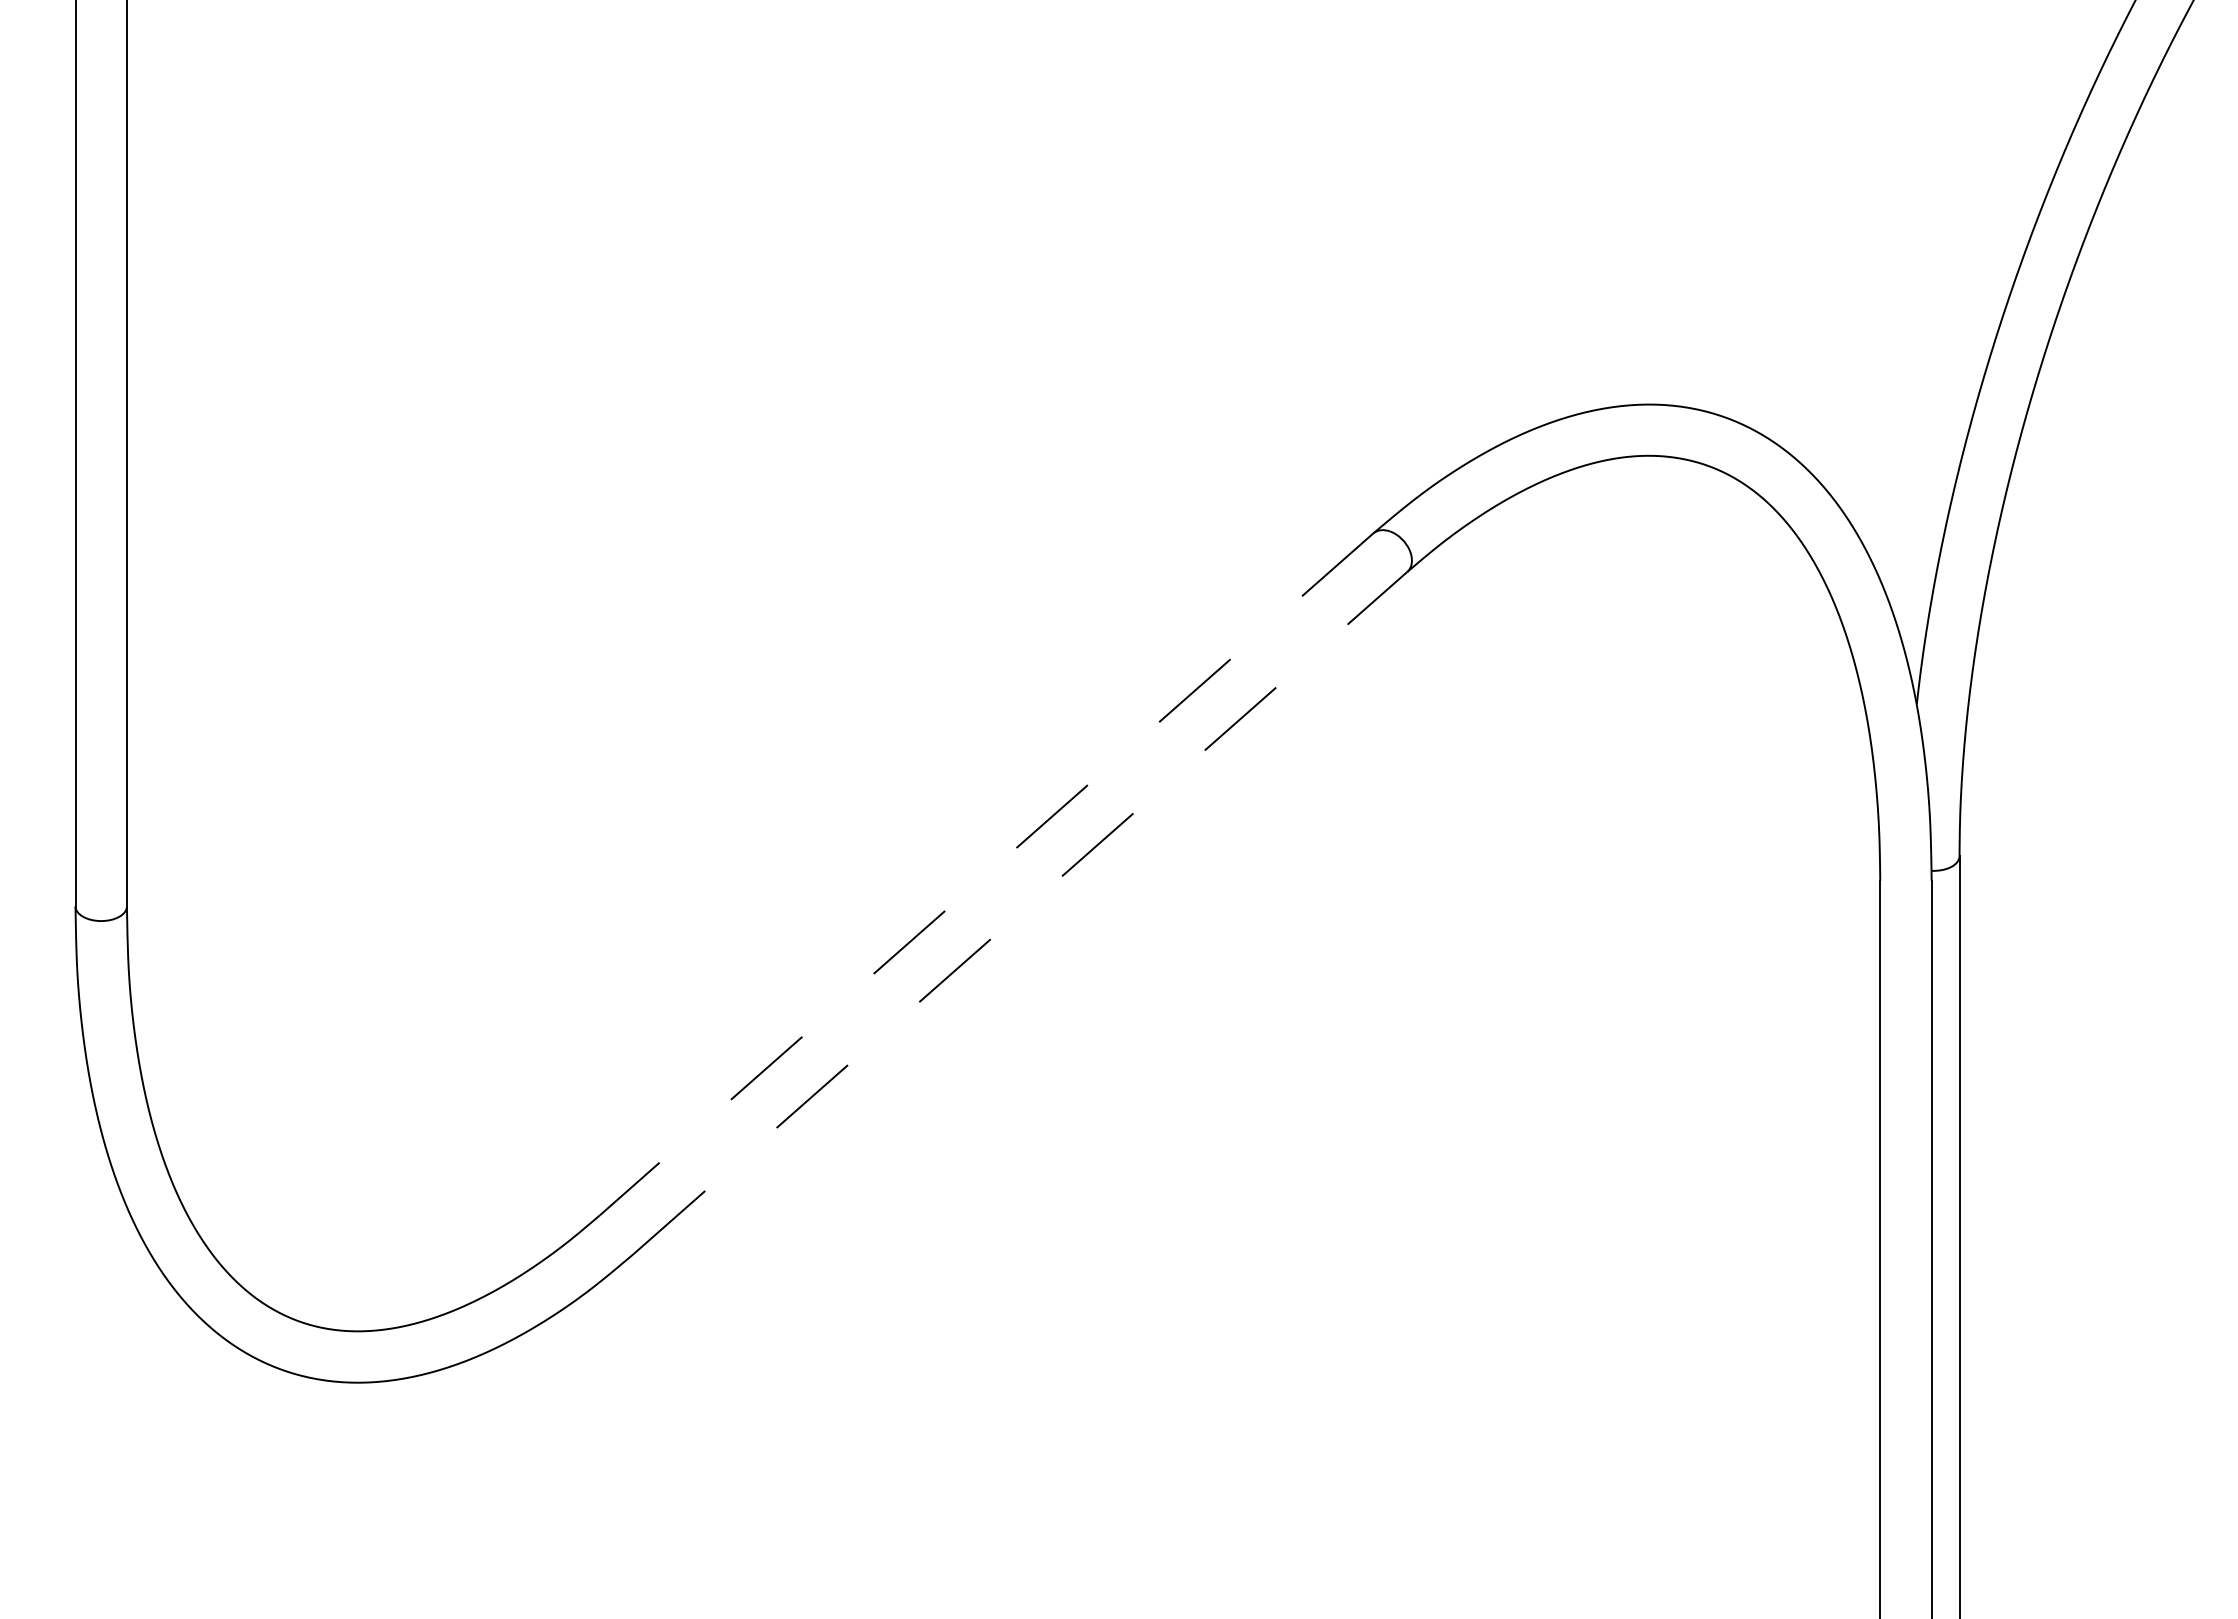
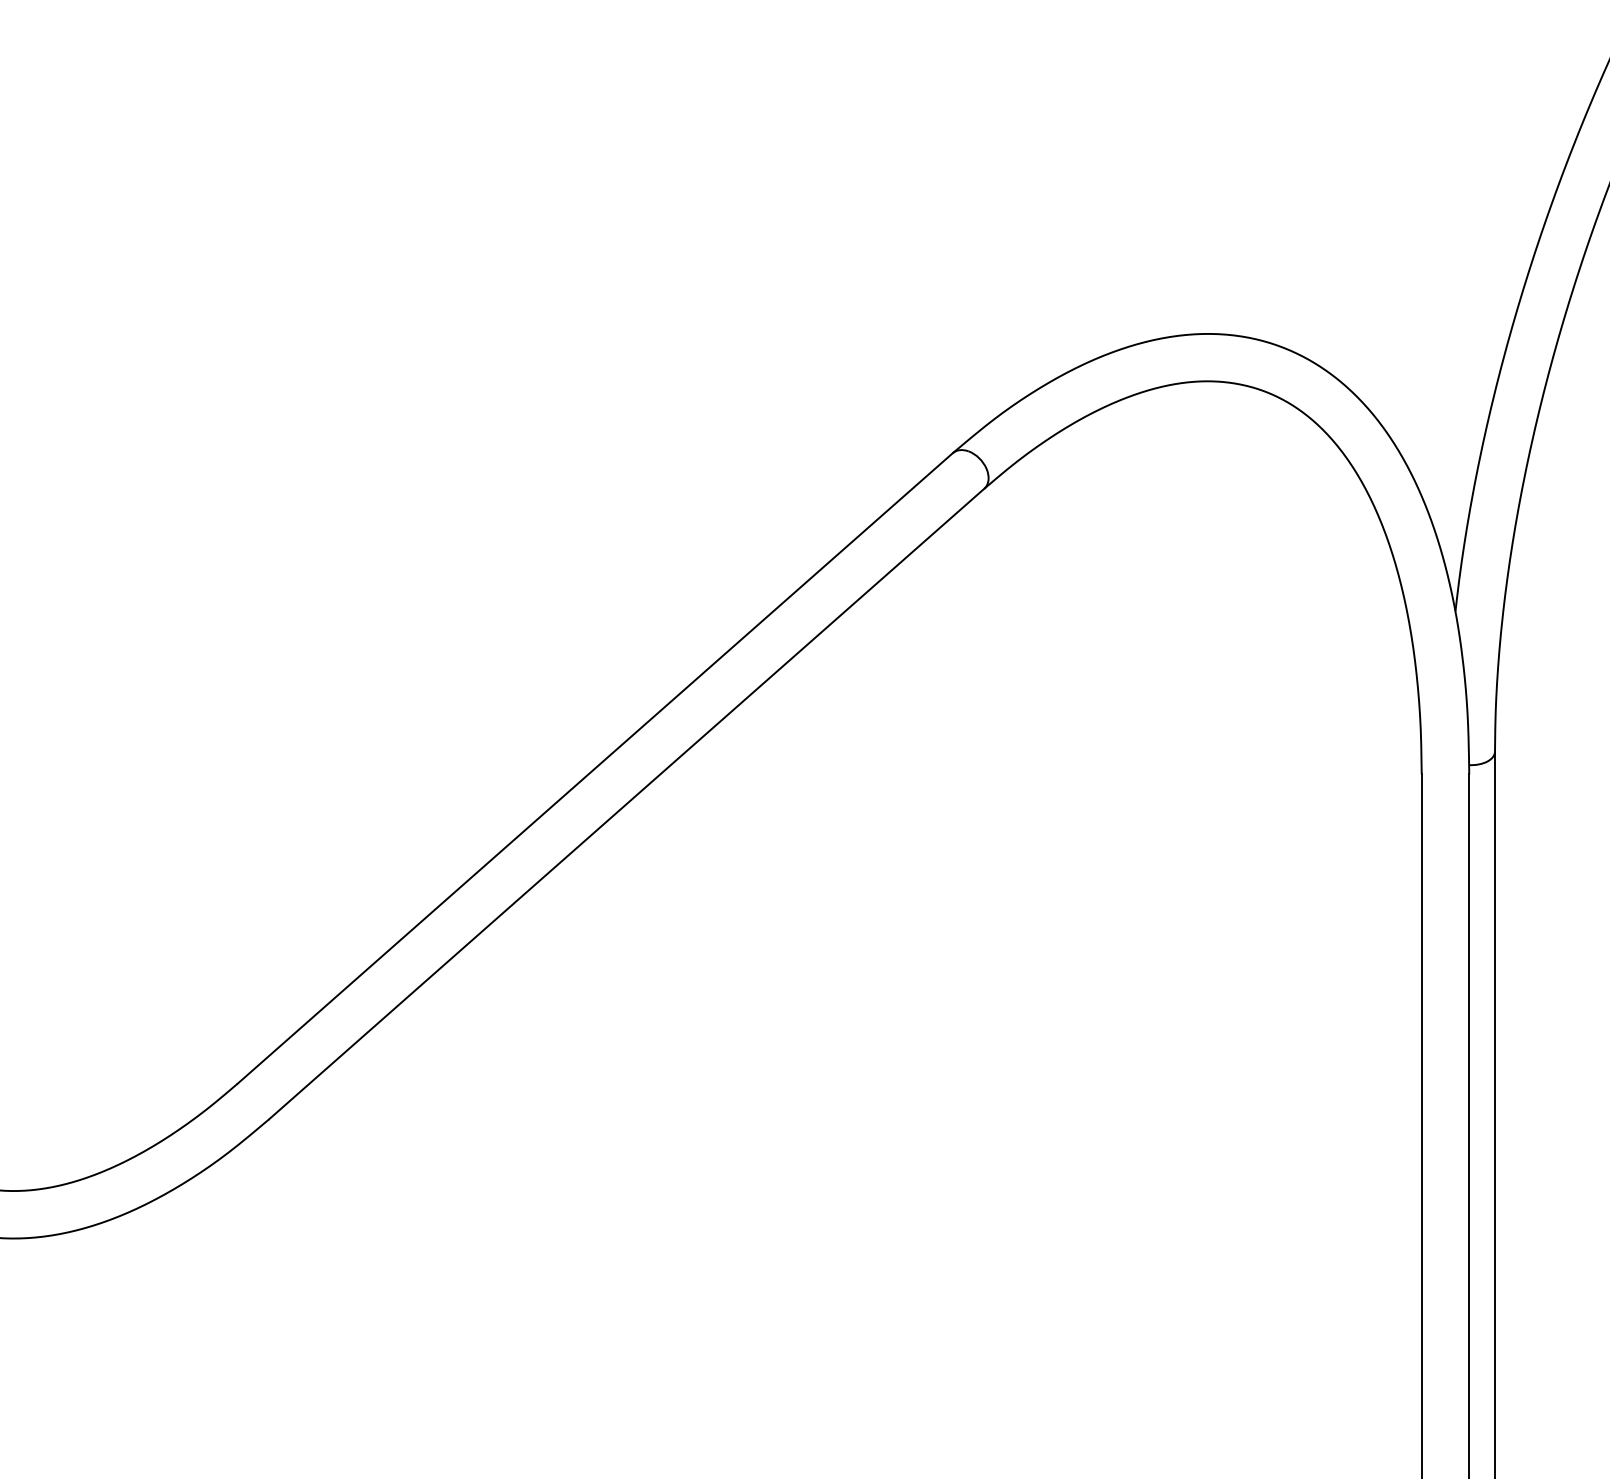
line: (986, 874) -> (595, 768), dashed -> solid
line: (1020, 912) -> (626, 803), dashed -> solid

